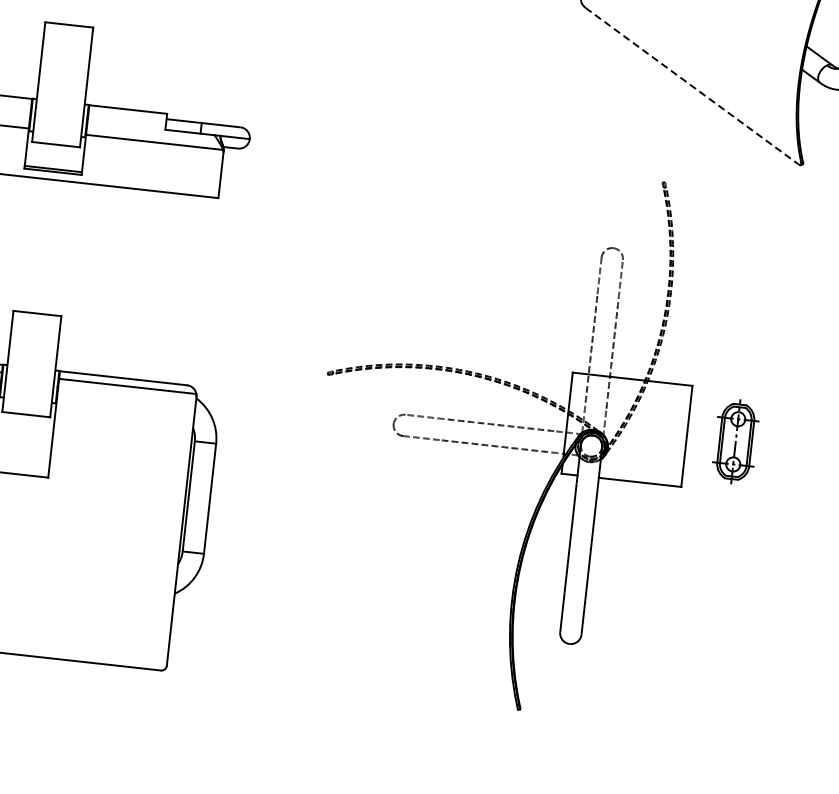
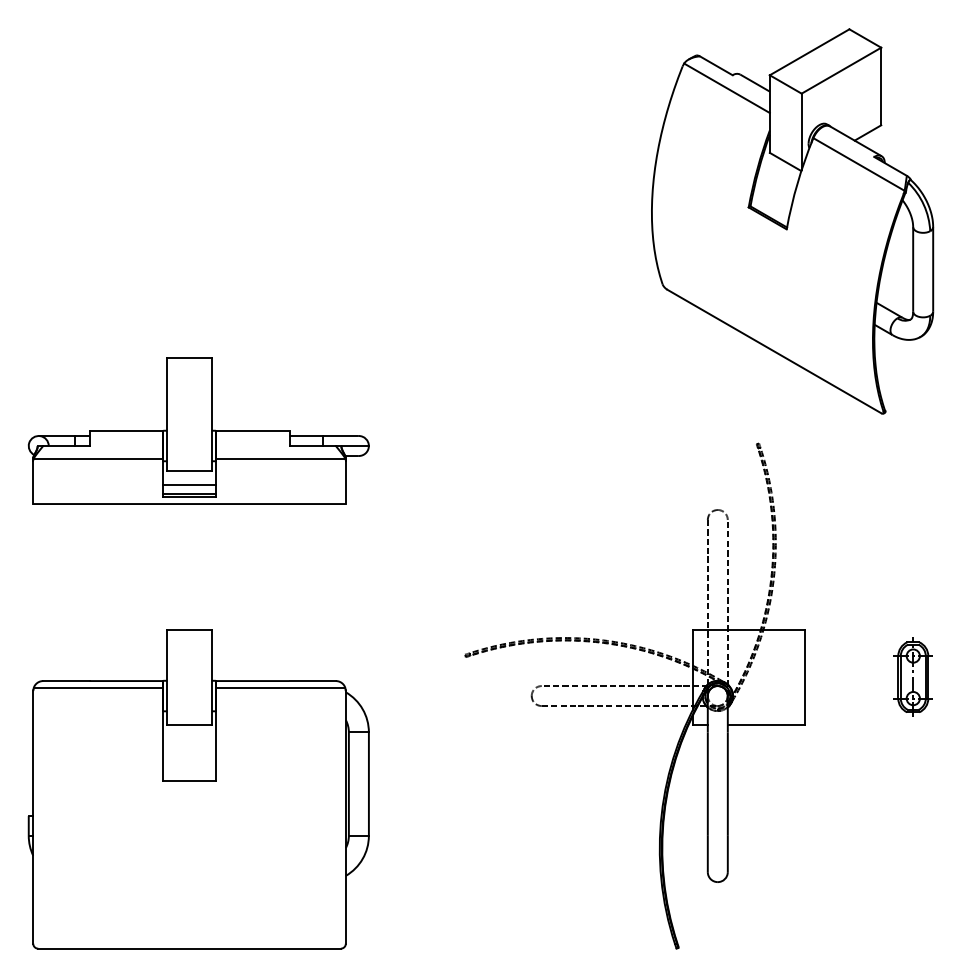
line: (692, 86) -> (774, 351), dashed -> solid
line: (54, 159) -> (189, 484), added
part: (735, 440) -> (912, 676), moved

